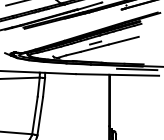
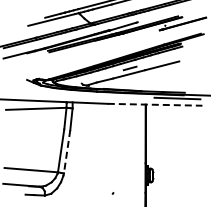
line: (117, 74) -> (155, 104), solid -> dashed
line: (40, 115) -> (67, 151), solid -> dashed

